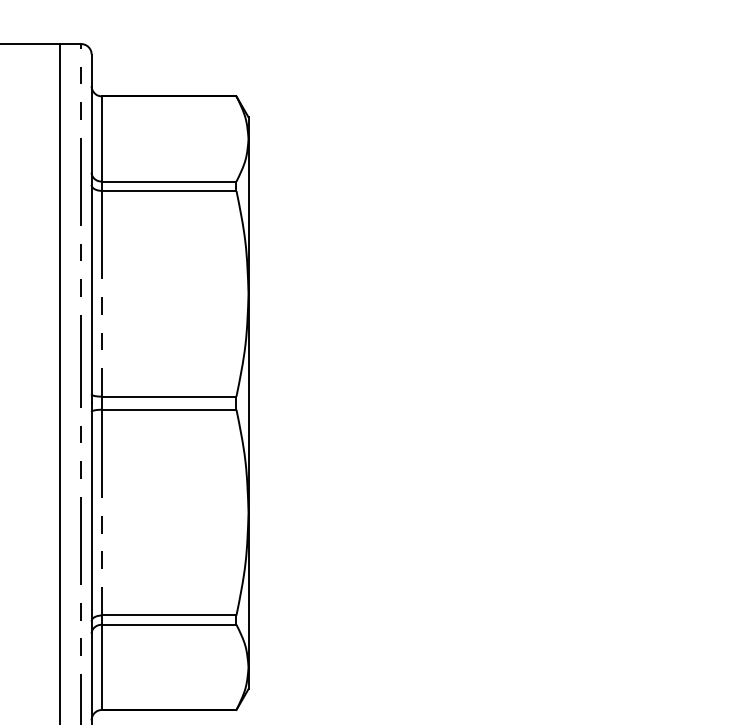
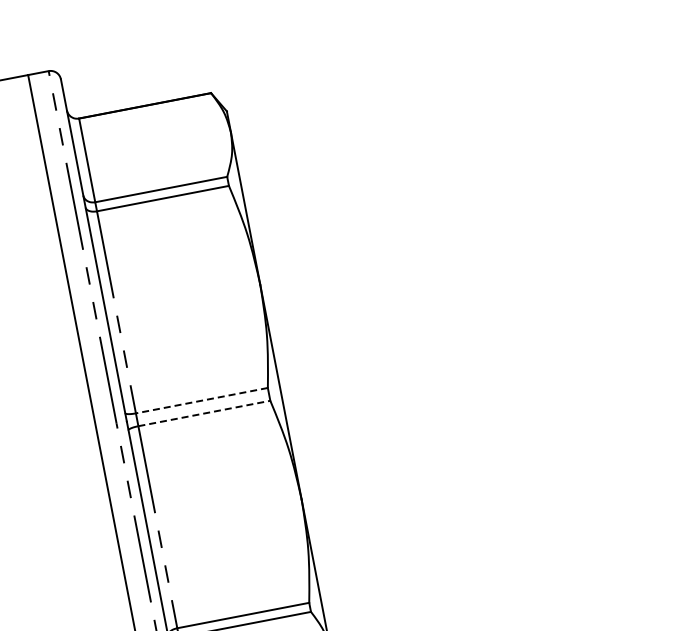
line: (168, 396) -> (201, 400), solid -> dashed
line: (169, 409) -> (204, 413), solid -> dashed

